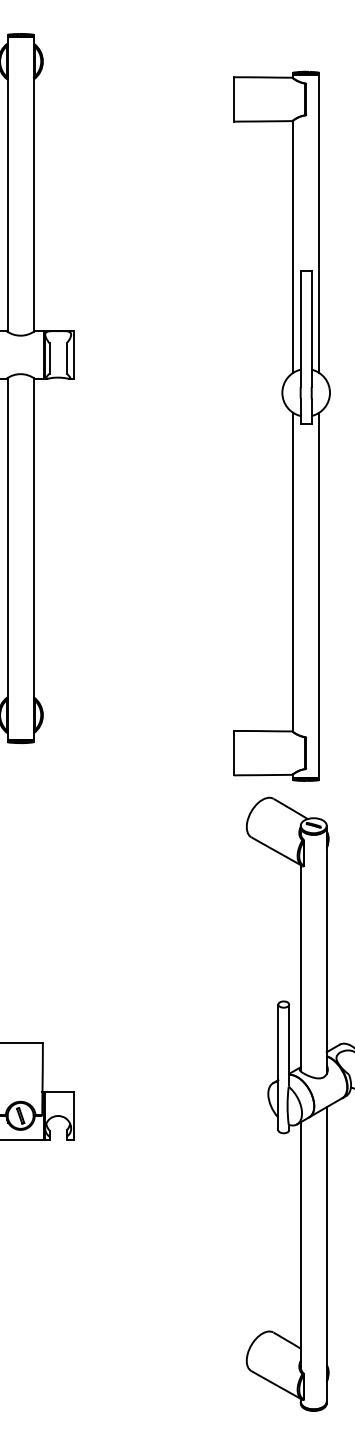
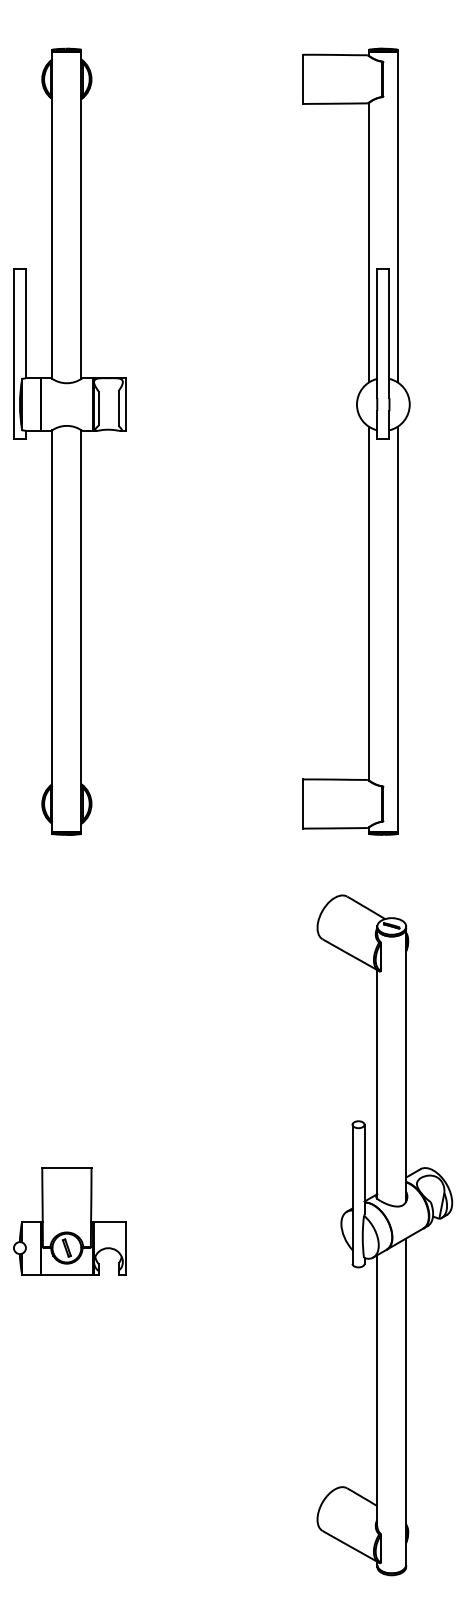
part: (292, 426) -> (368, 441), moved

